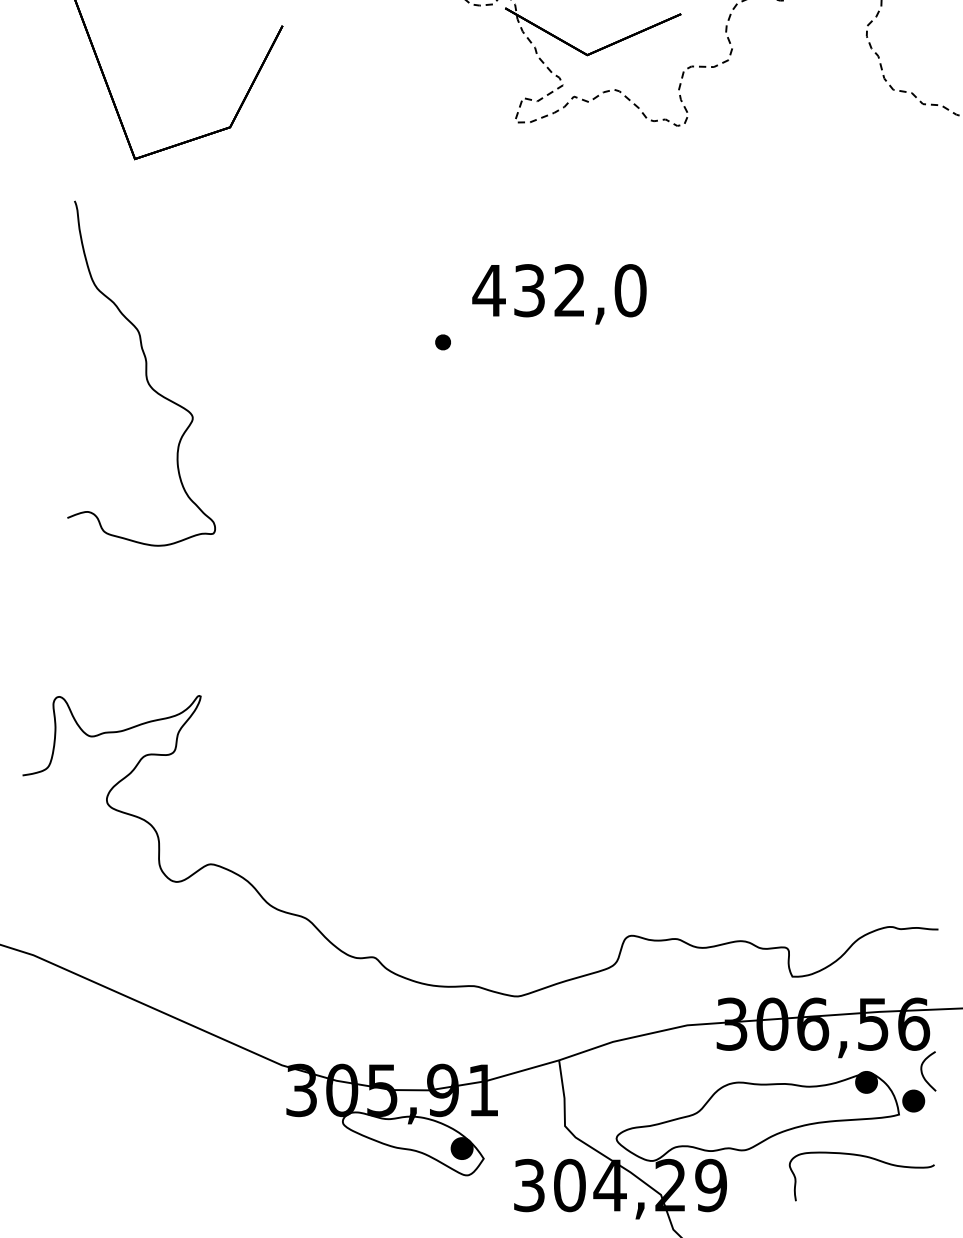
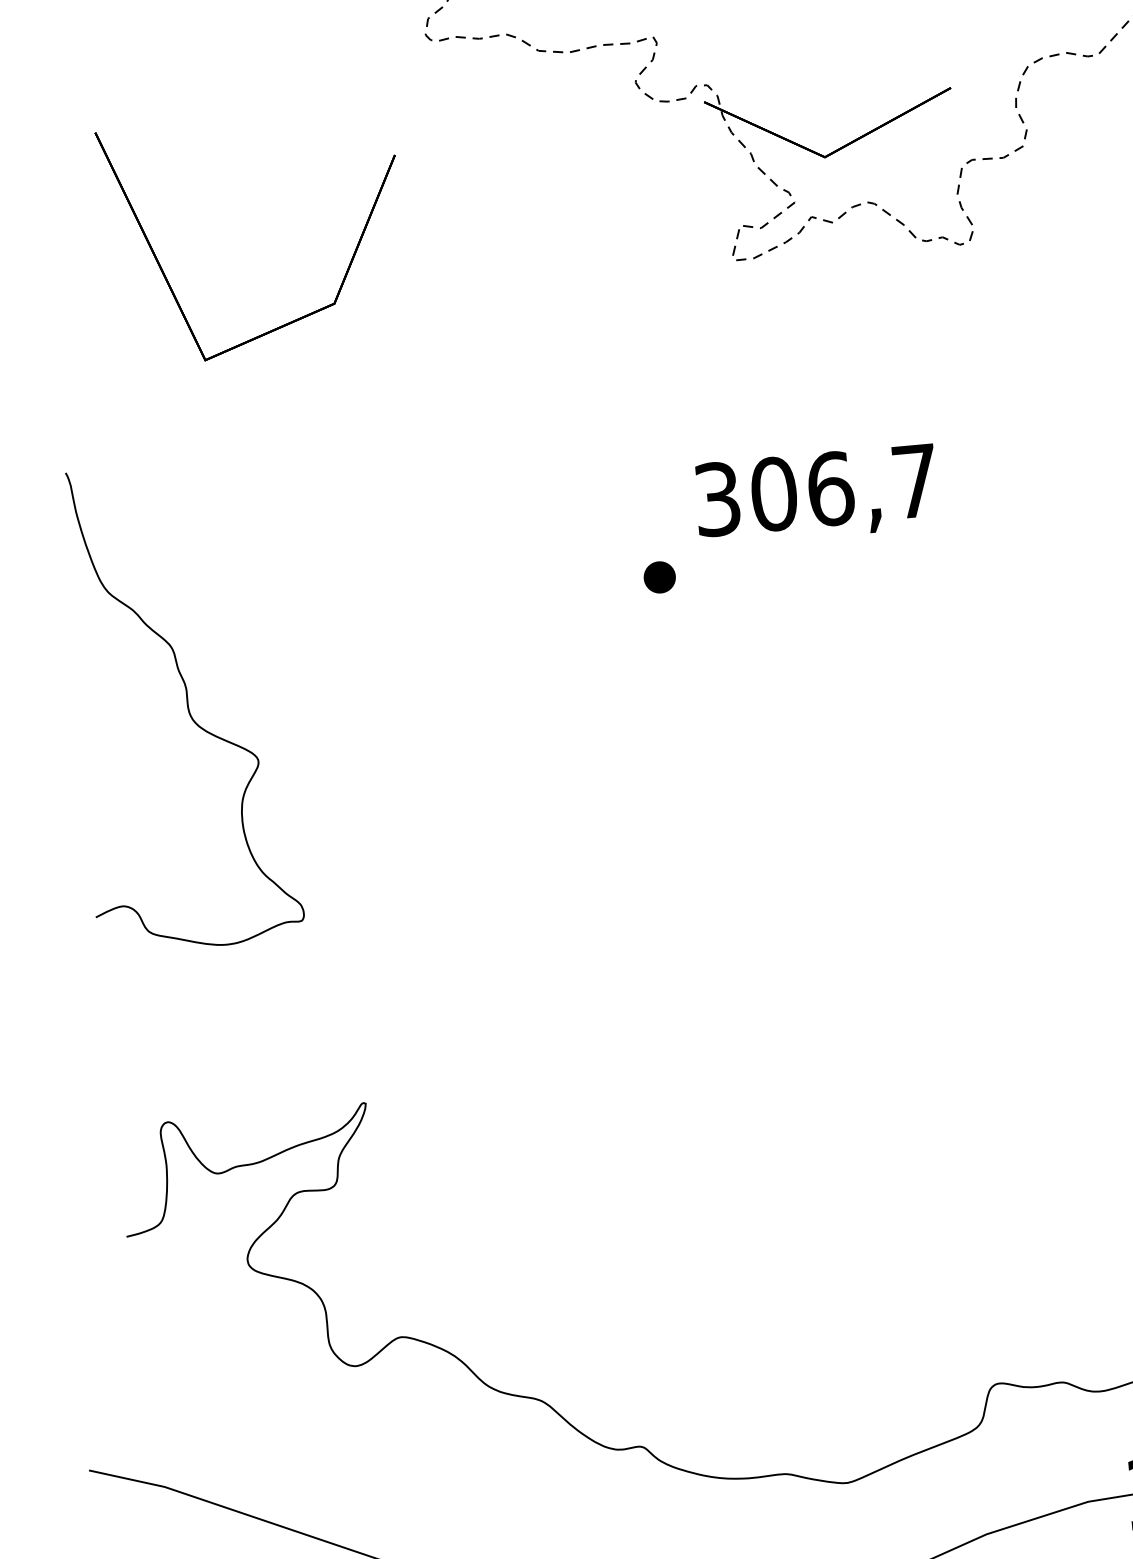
text: (559, 290) -> (815, 490), 432,0 -> 306,7
part: (442, 342) -> (658, 577), size x1.43
curve: (145, 373) -> (186, 705), moved

